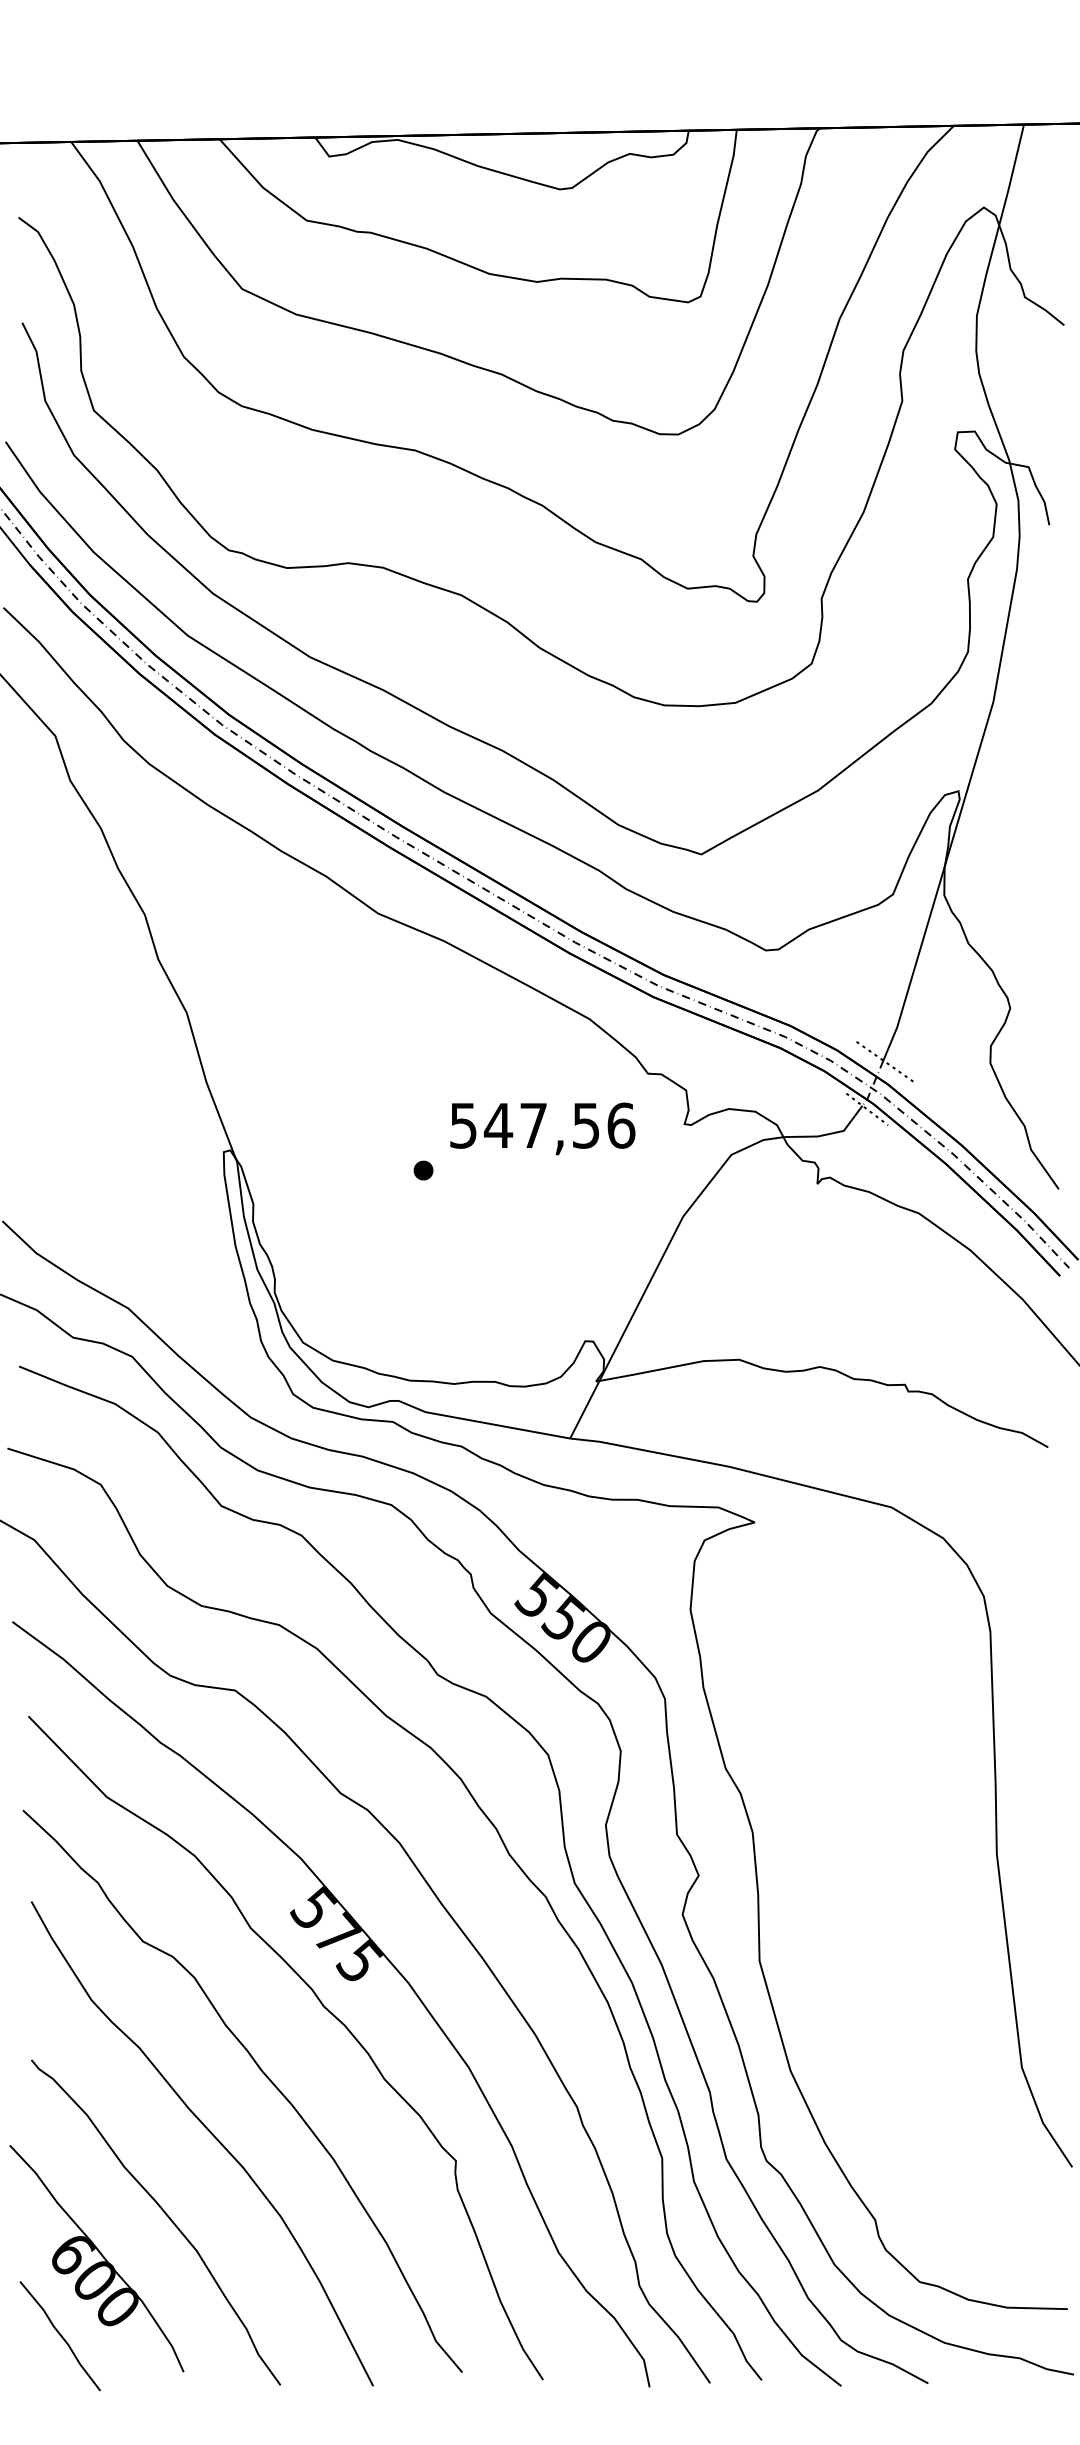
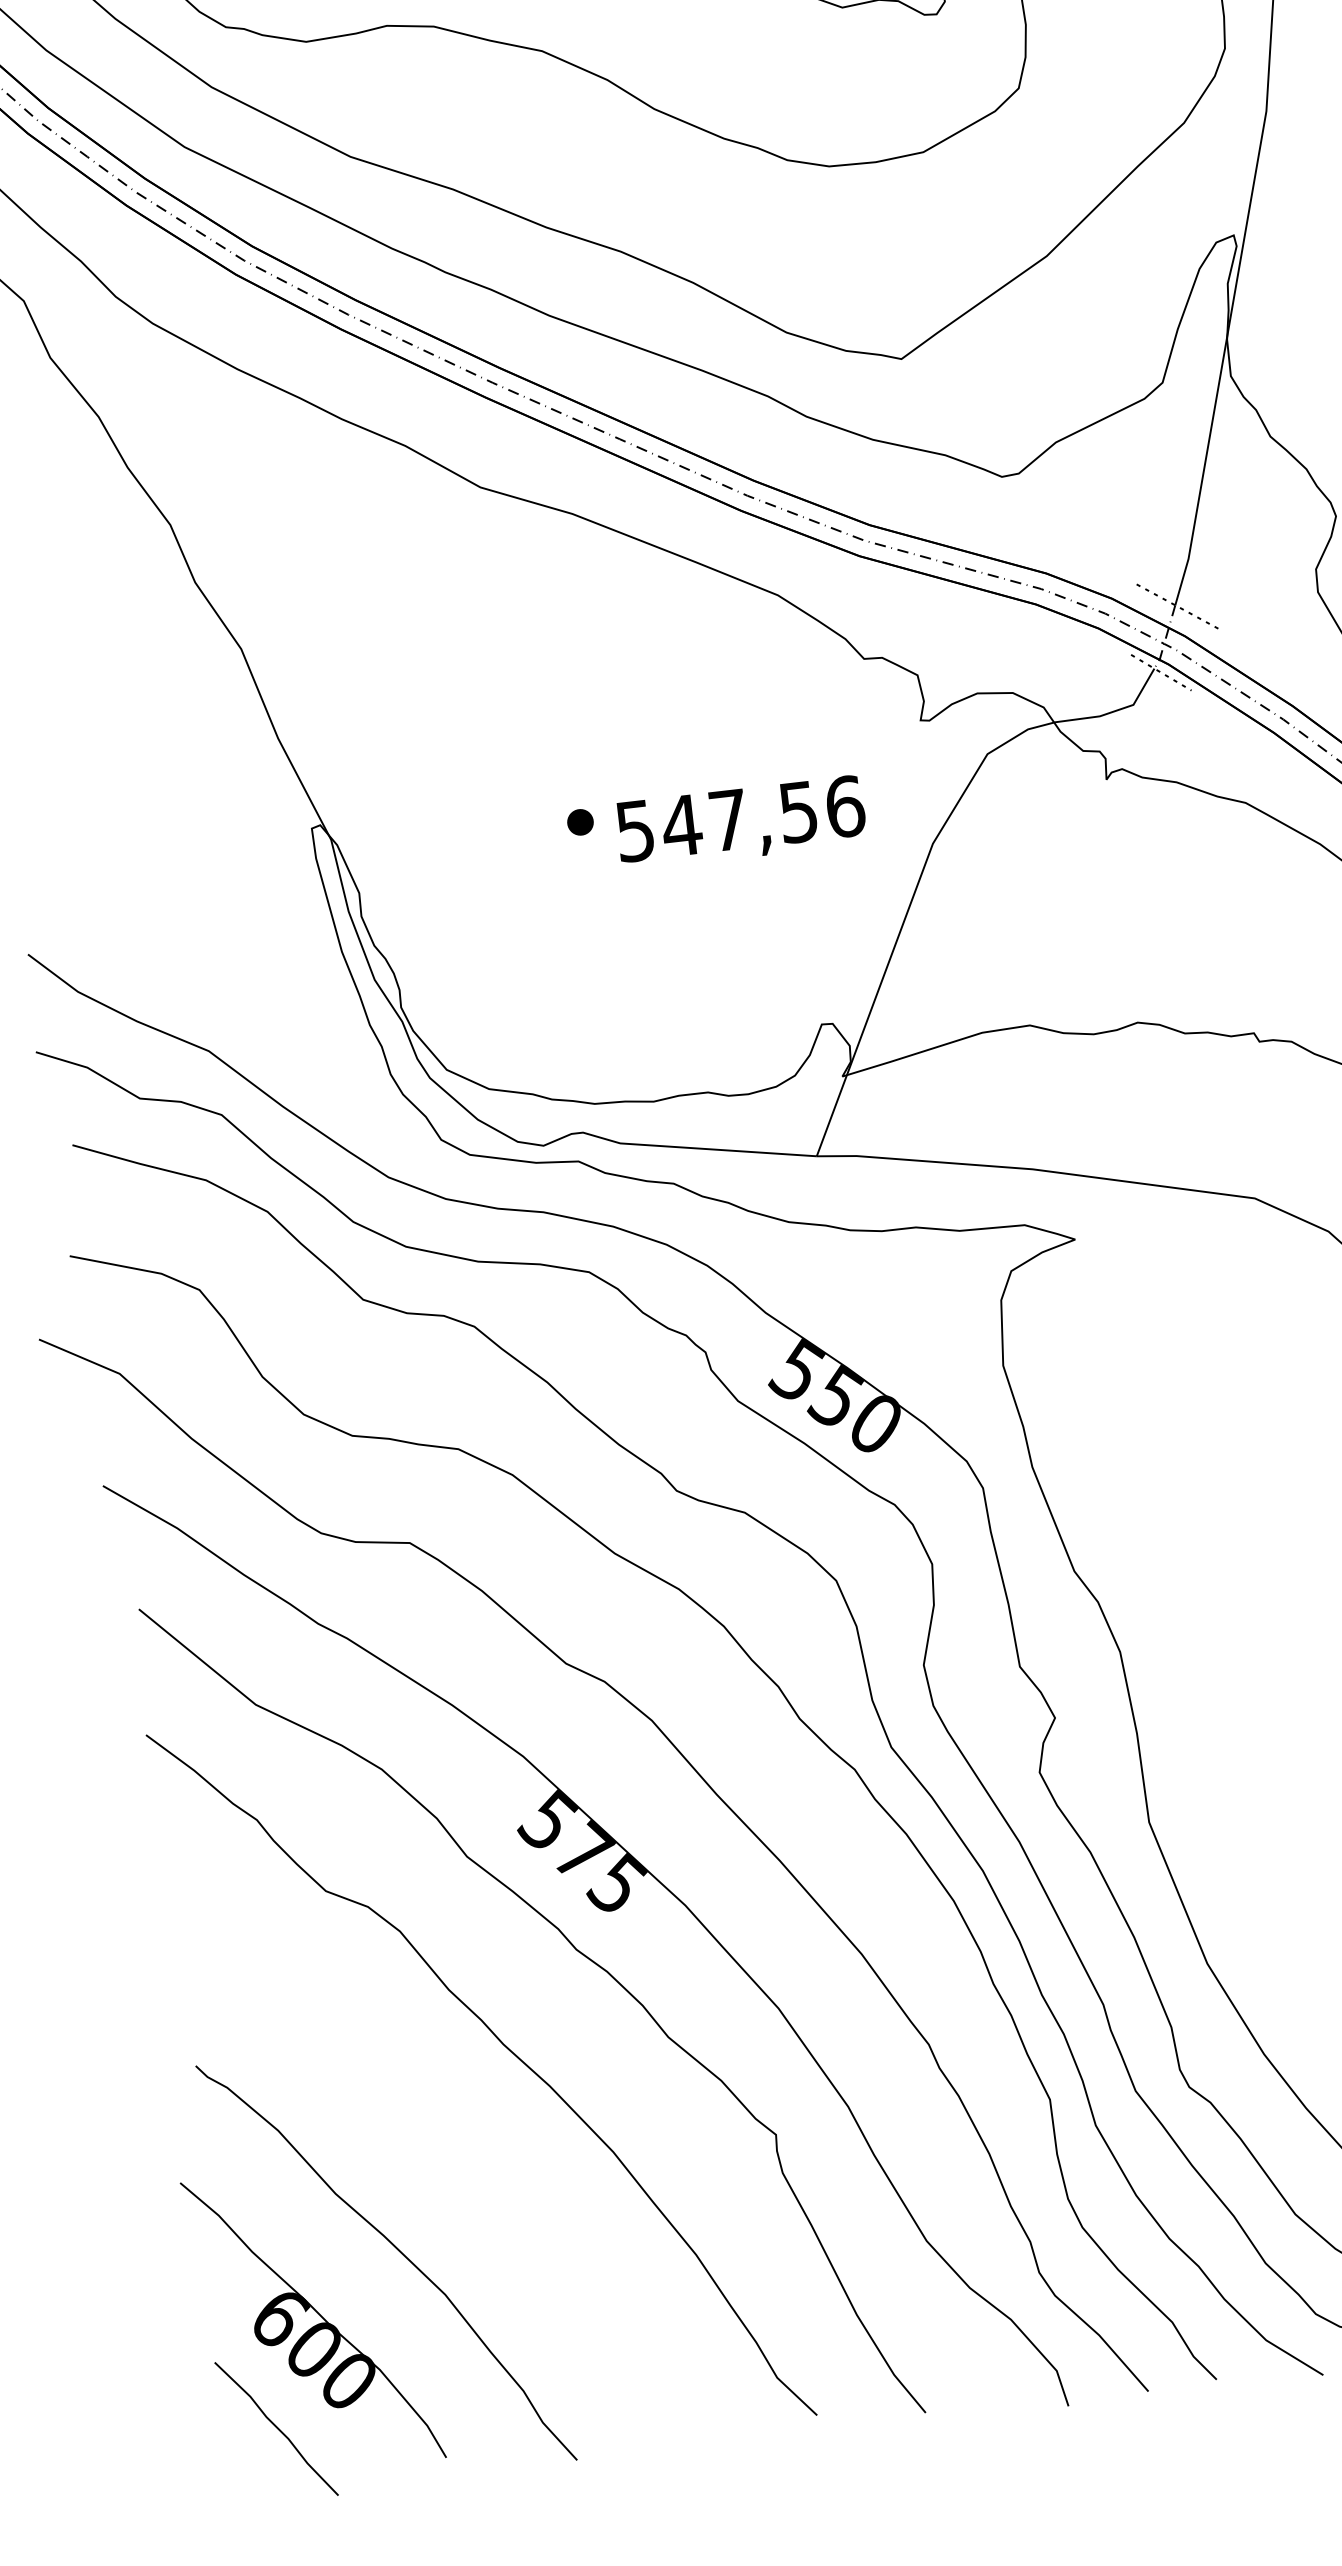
text: (542, 1128) -> (740, 822), moved
curve: (211, 2134) -> (446, 2137), removed

